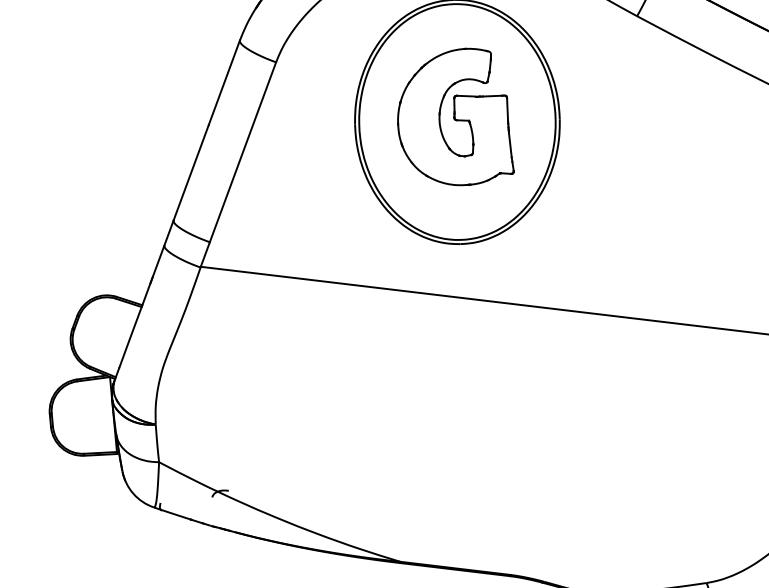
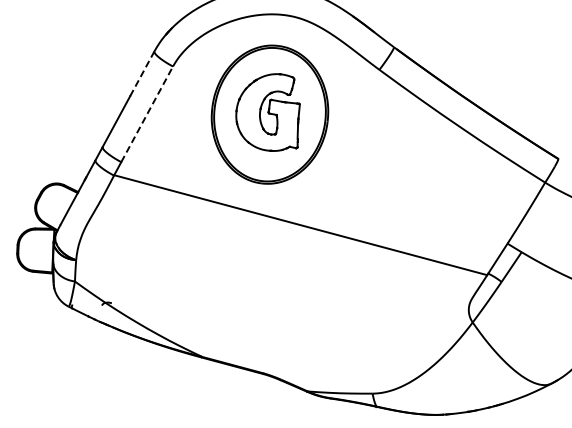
line: (224, 82) -> (142, 73), solid -> dashed
line: (243, 150) -> (147, 113), solid -> dashed

